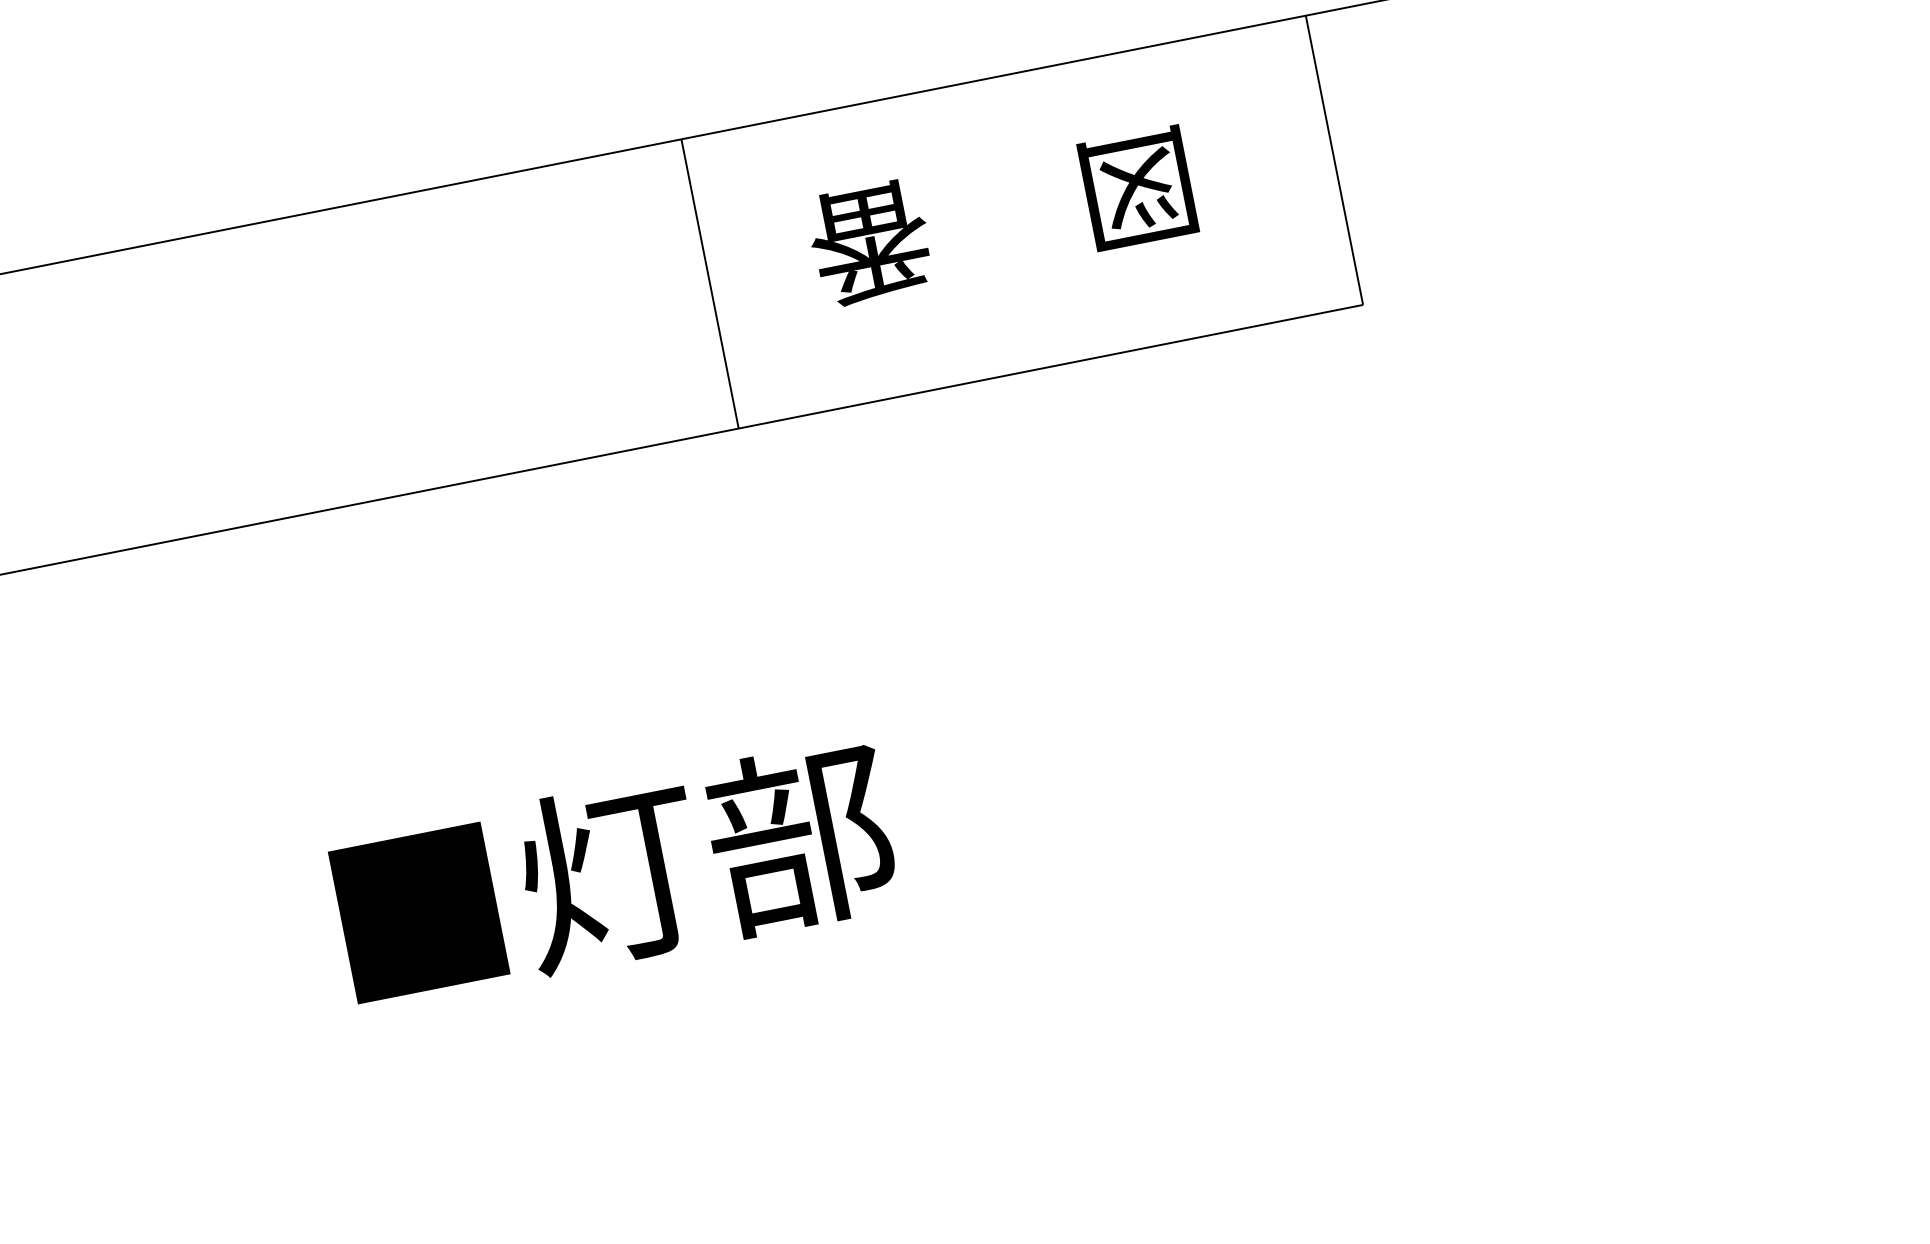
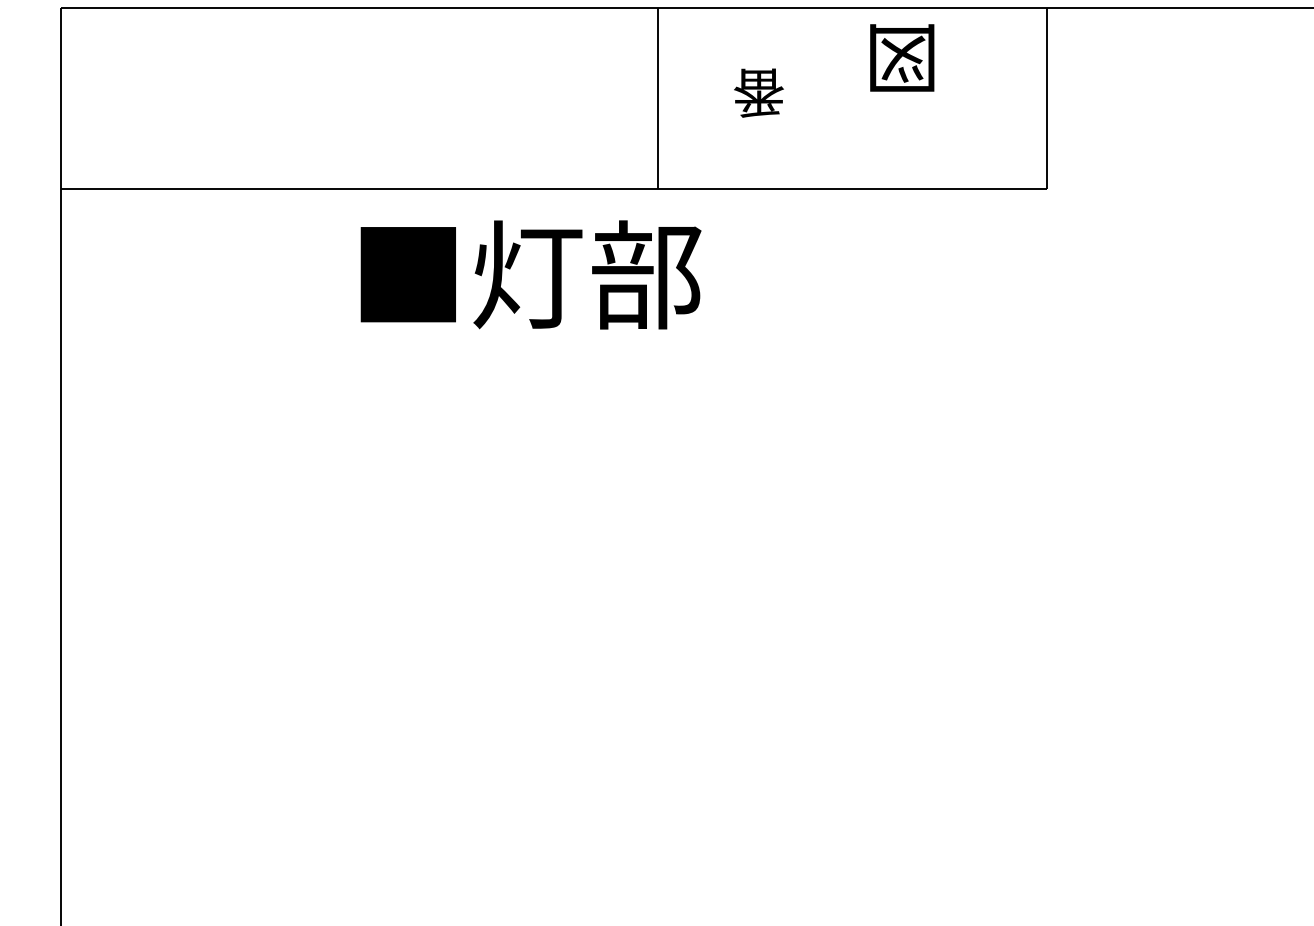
part: (1138, 187) -> (902, 57), moved
part: (869, 243) -> (758, 93), size x0.7
text: (614, 873) -> (530, 274), moved

